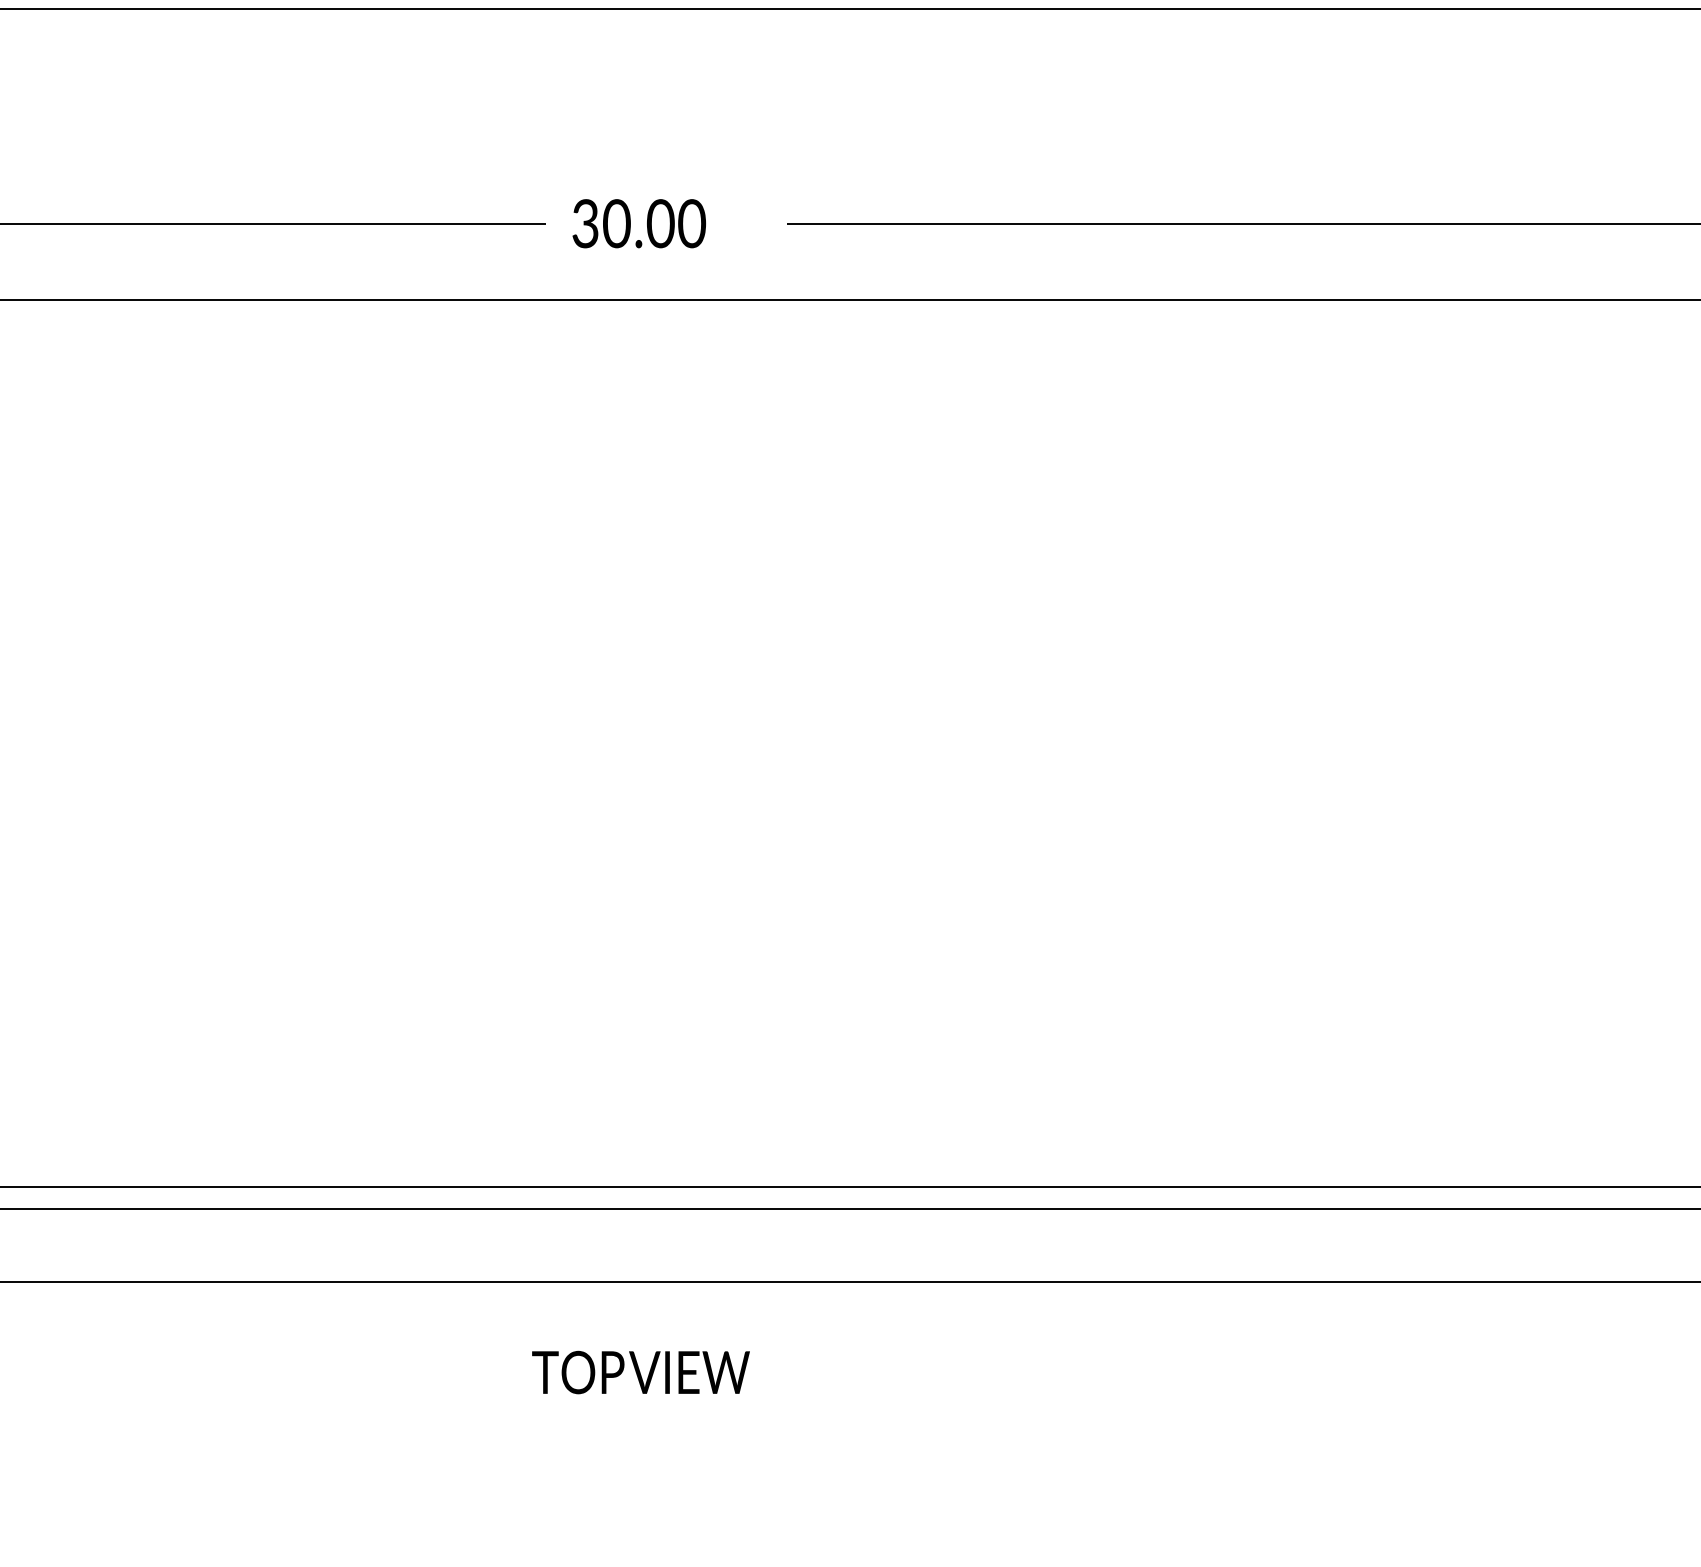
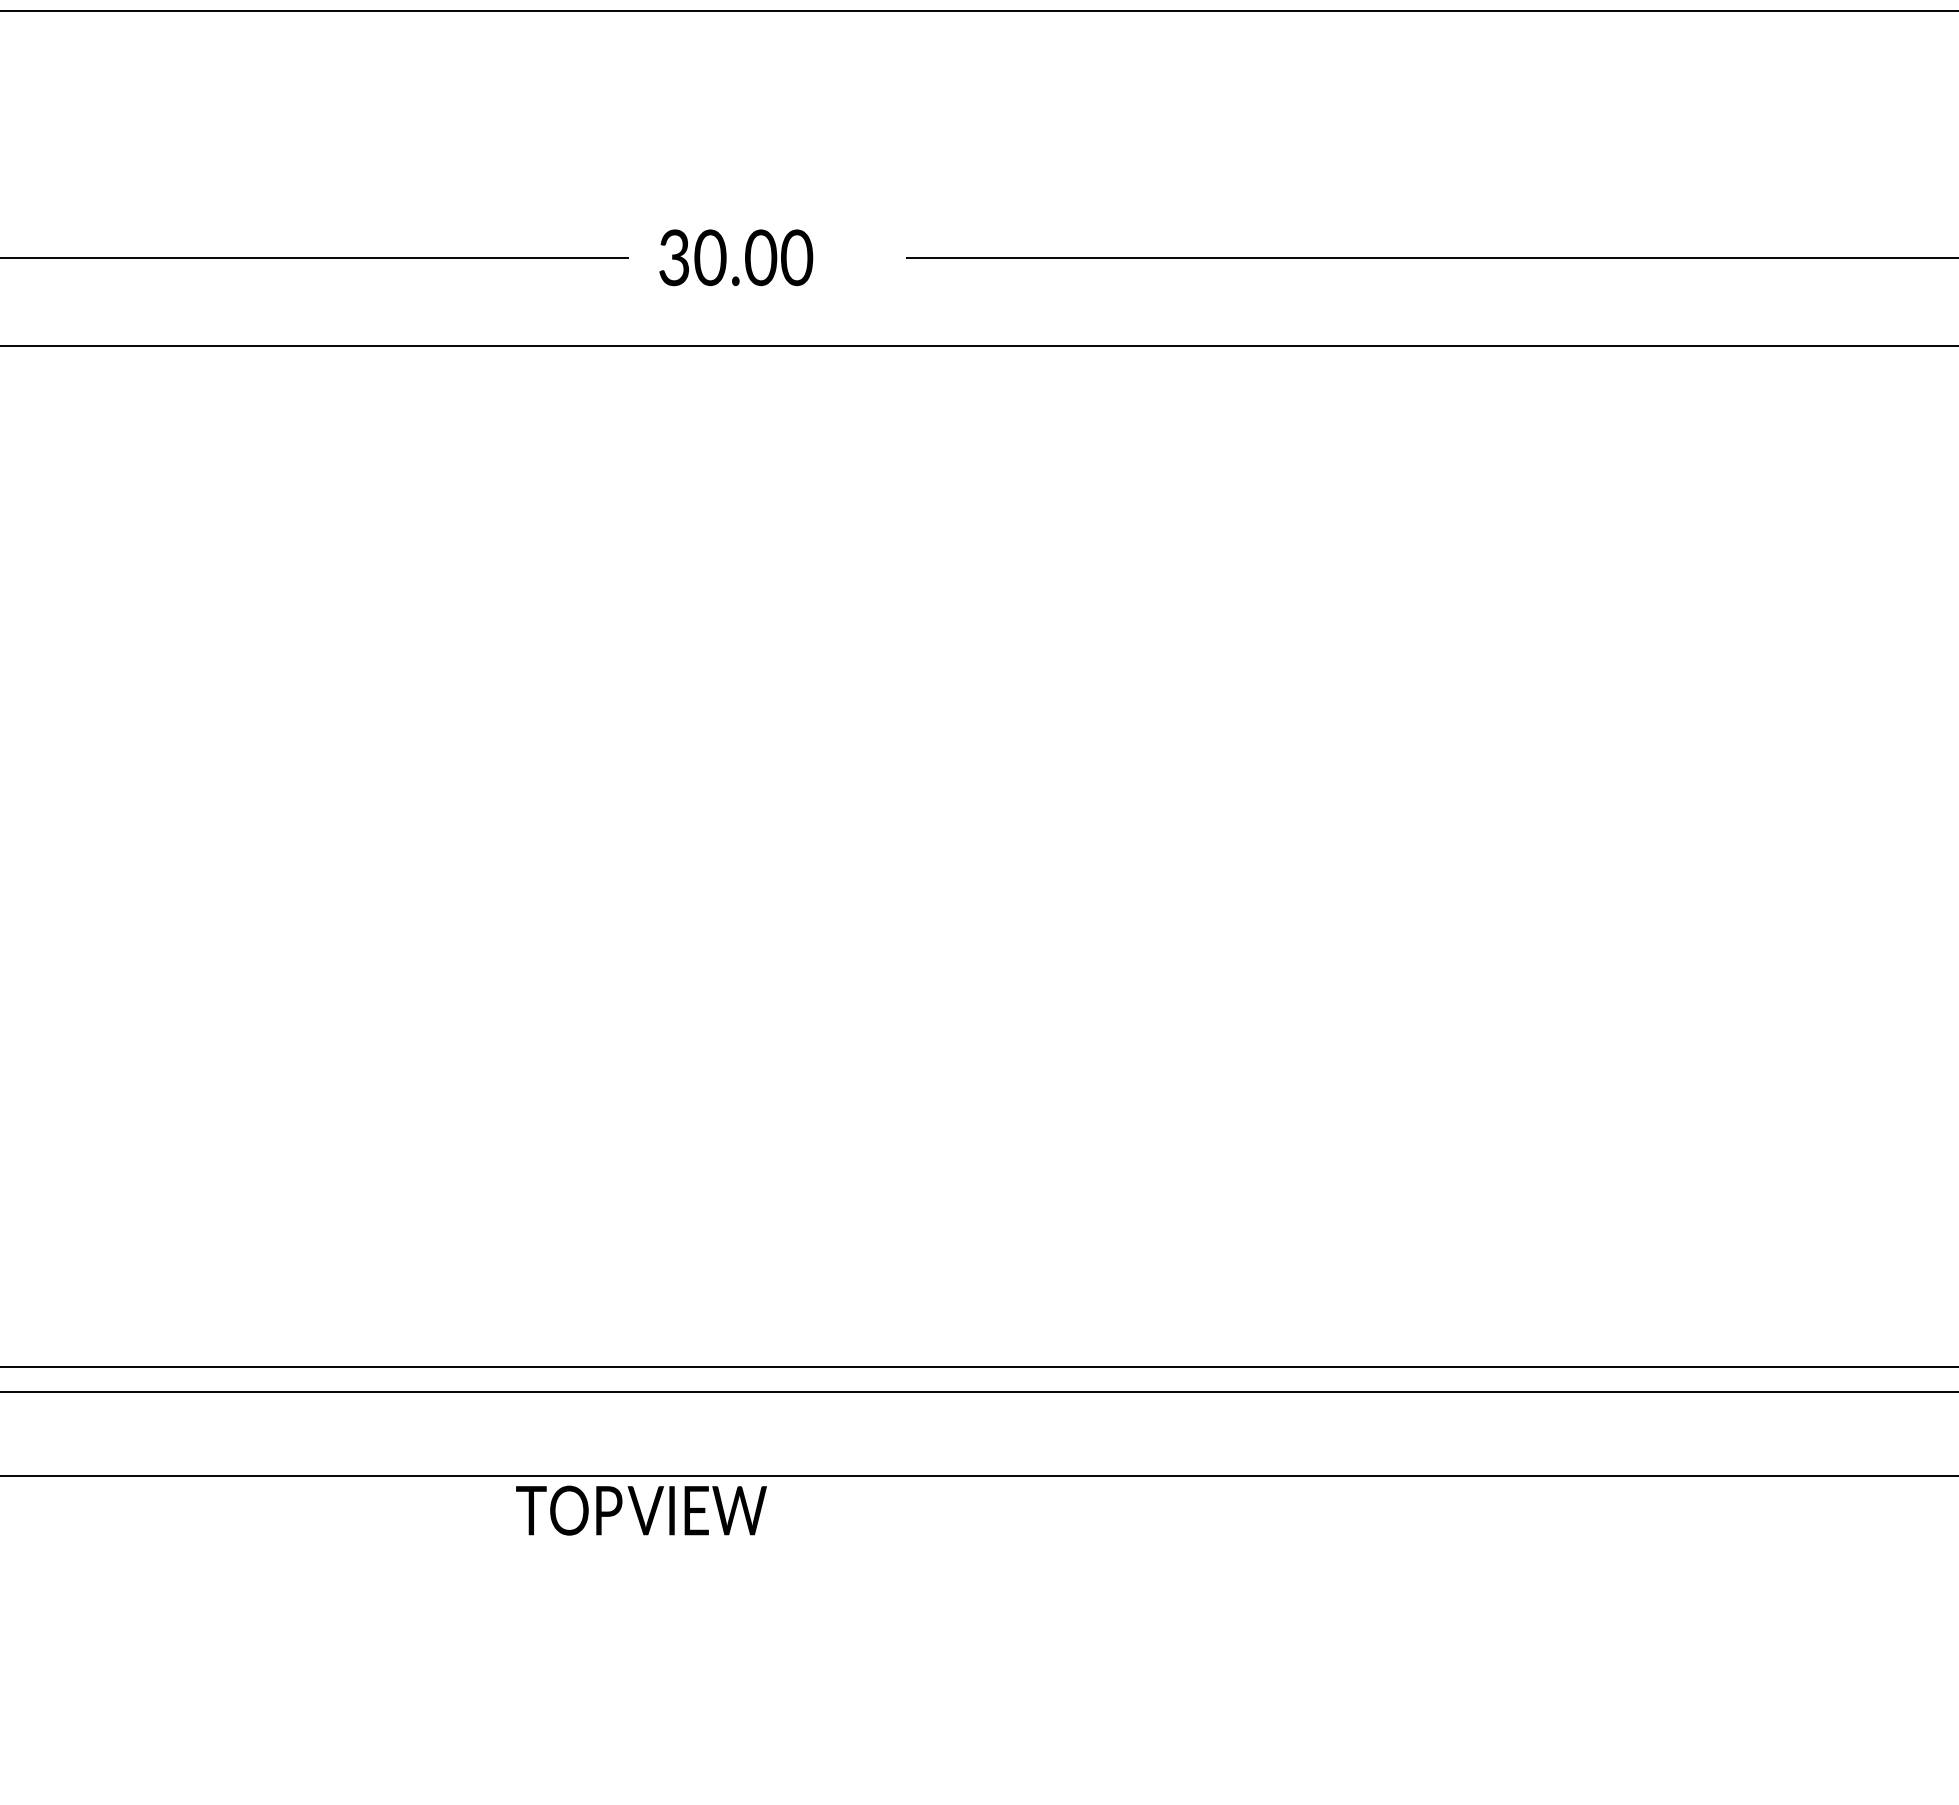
text: (640, 1372) -> (640, 1510), moved

